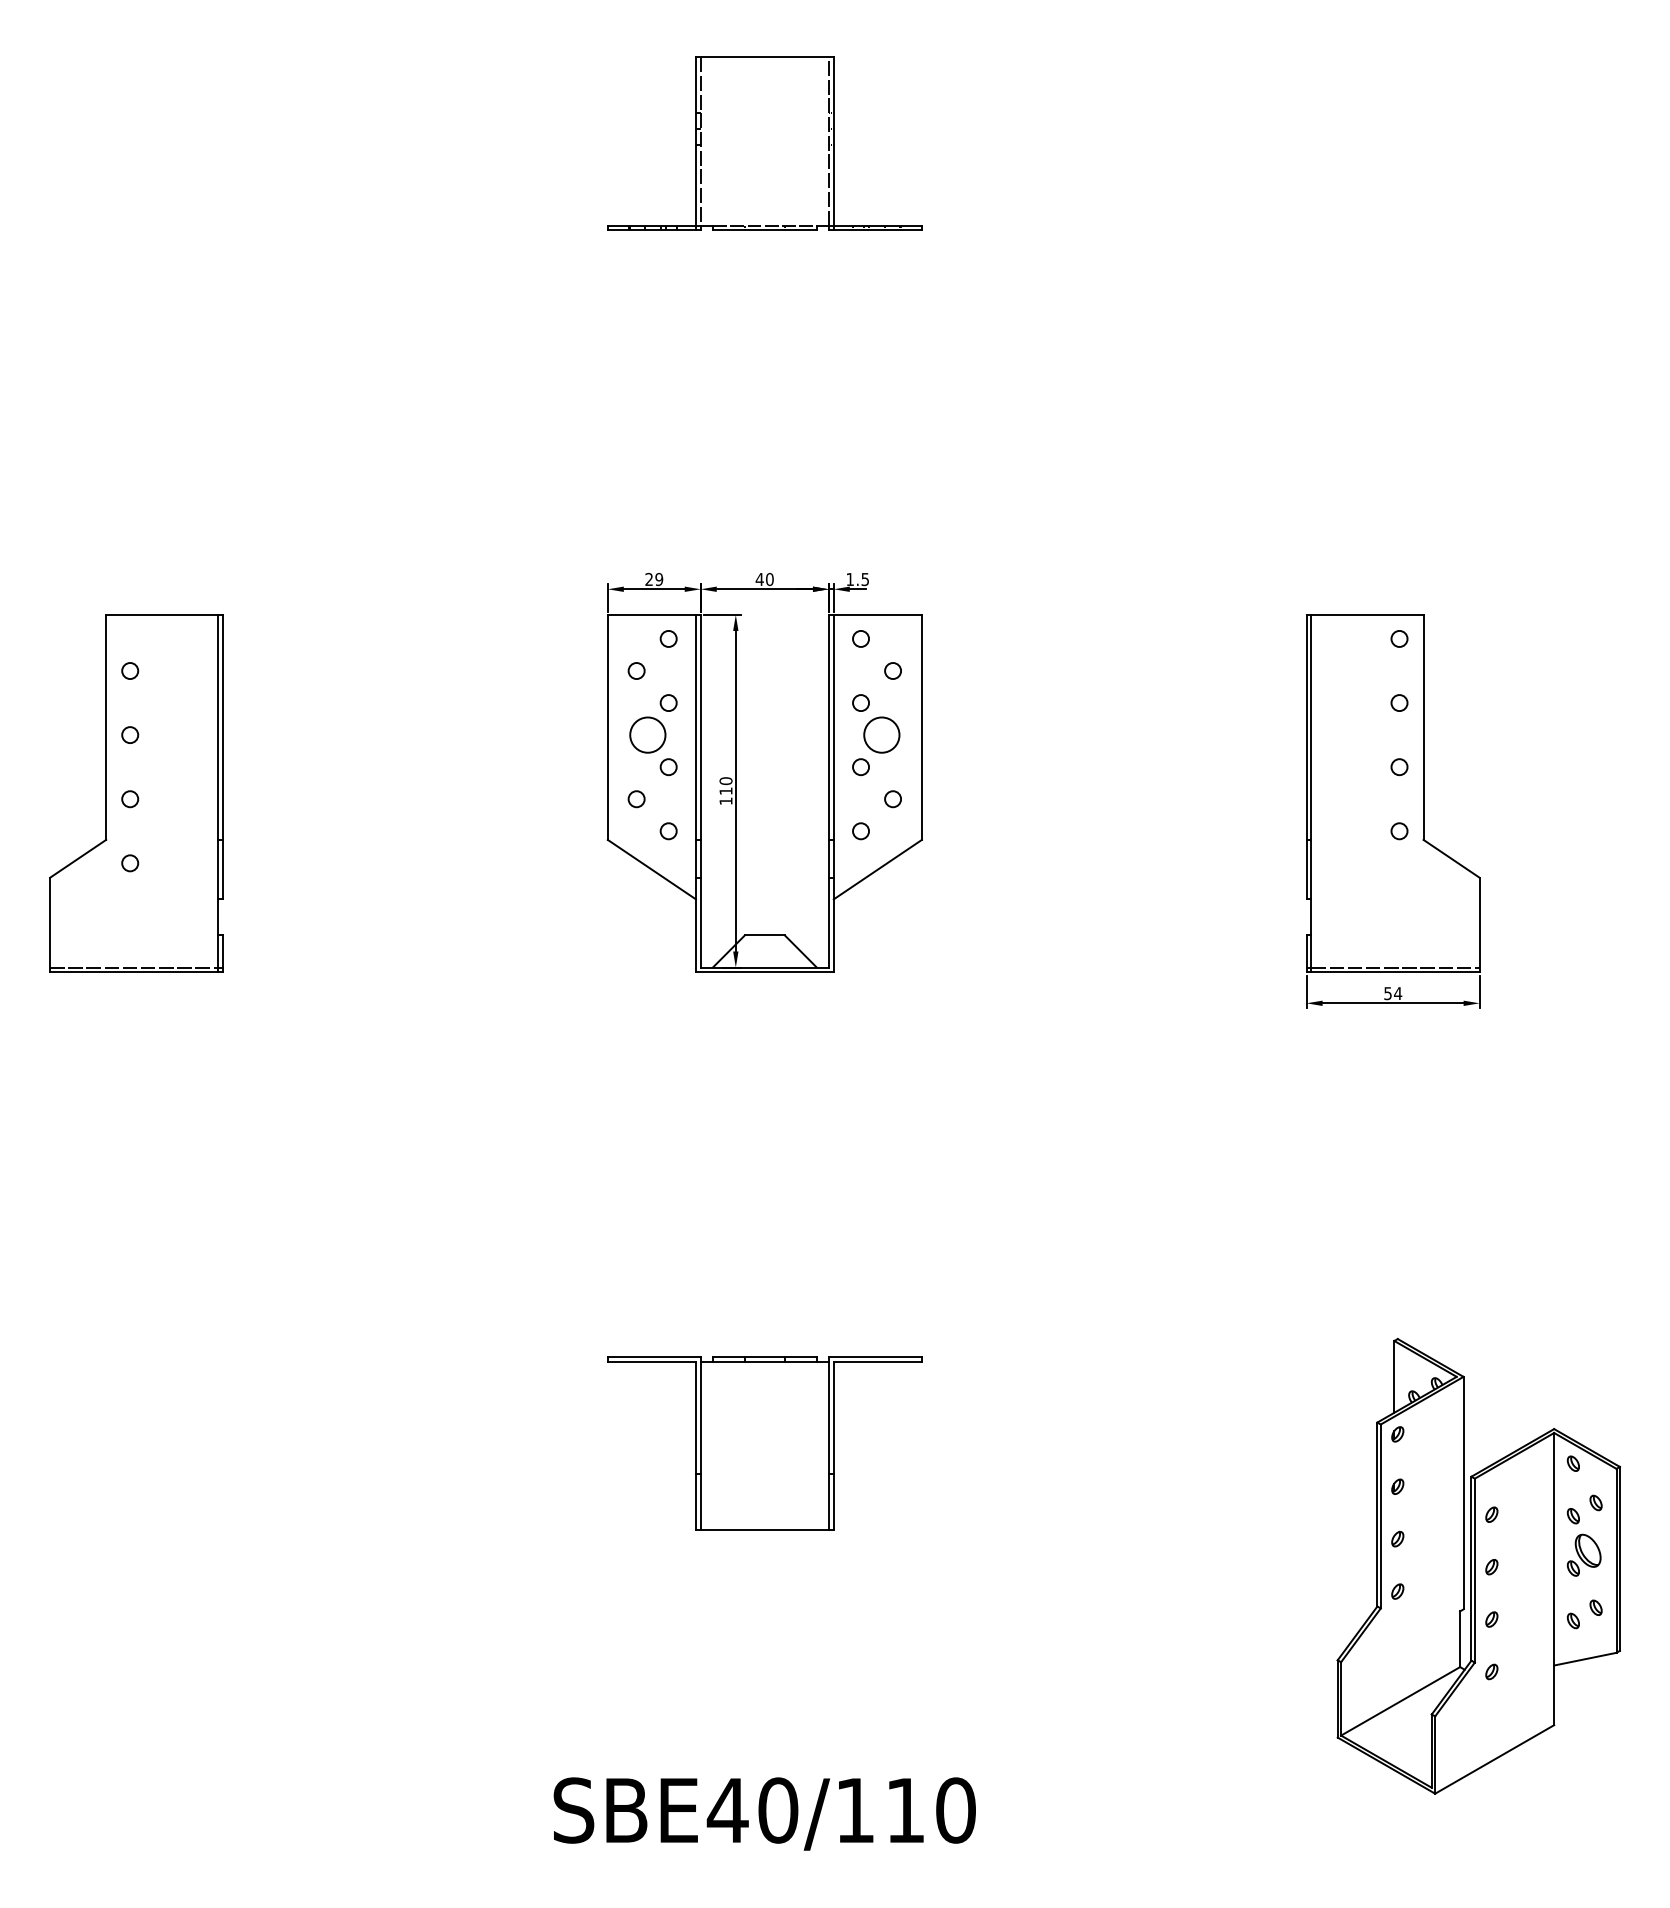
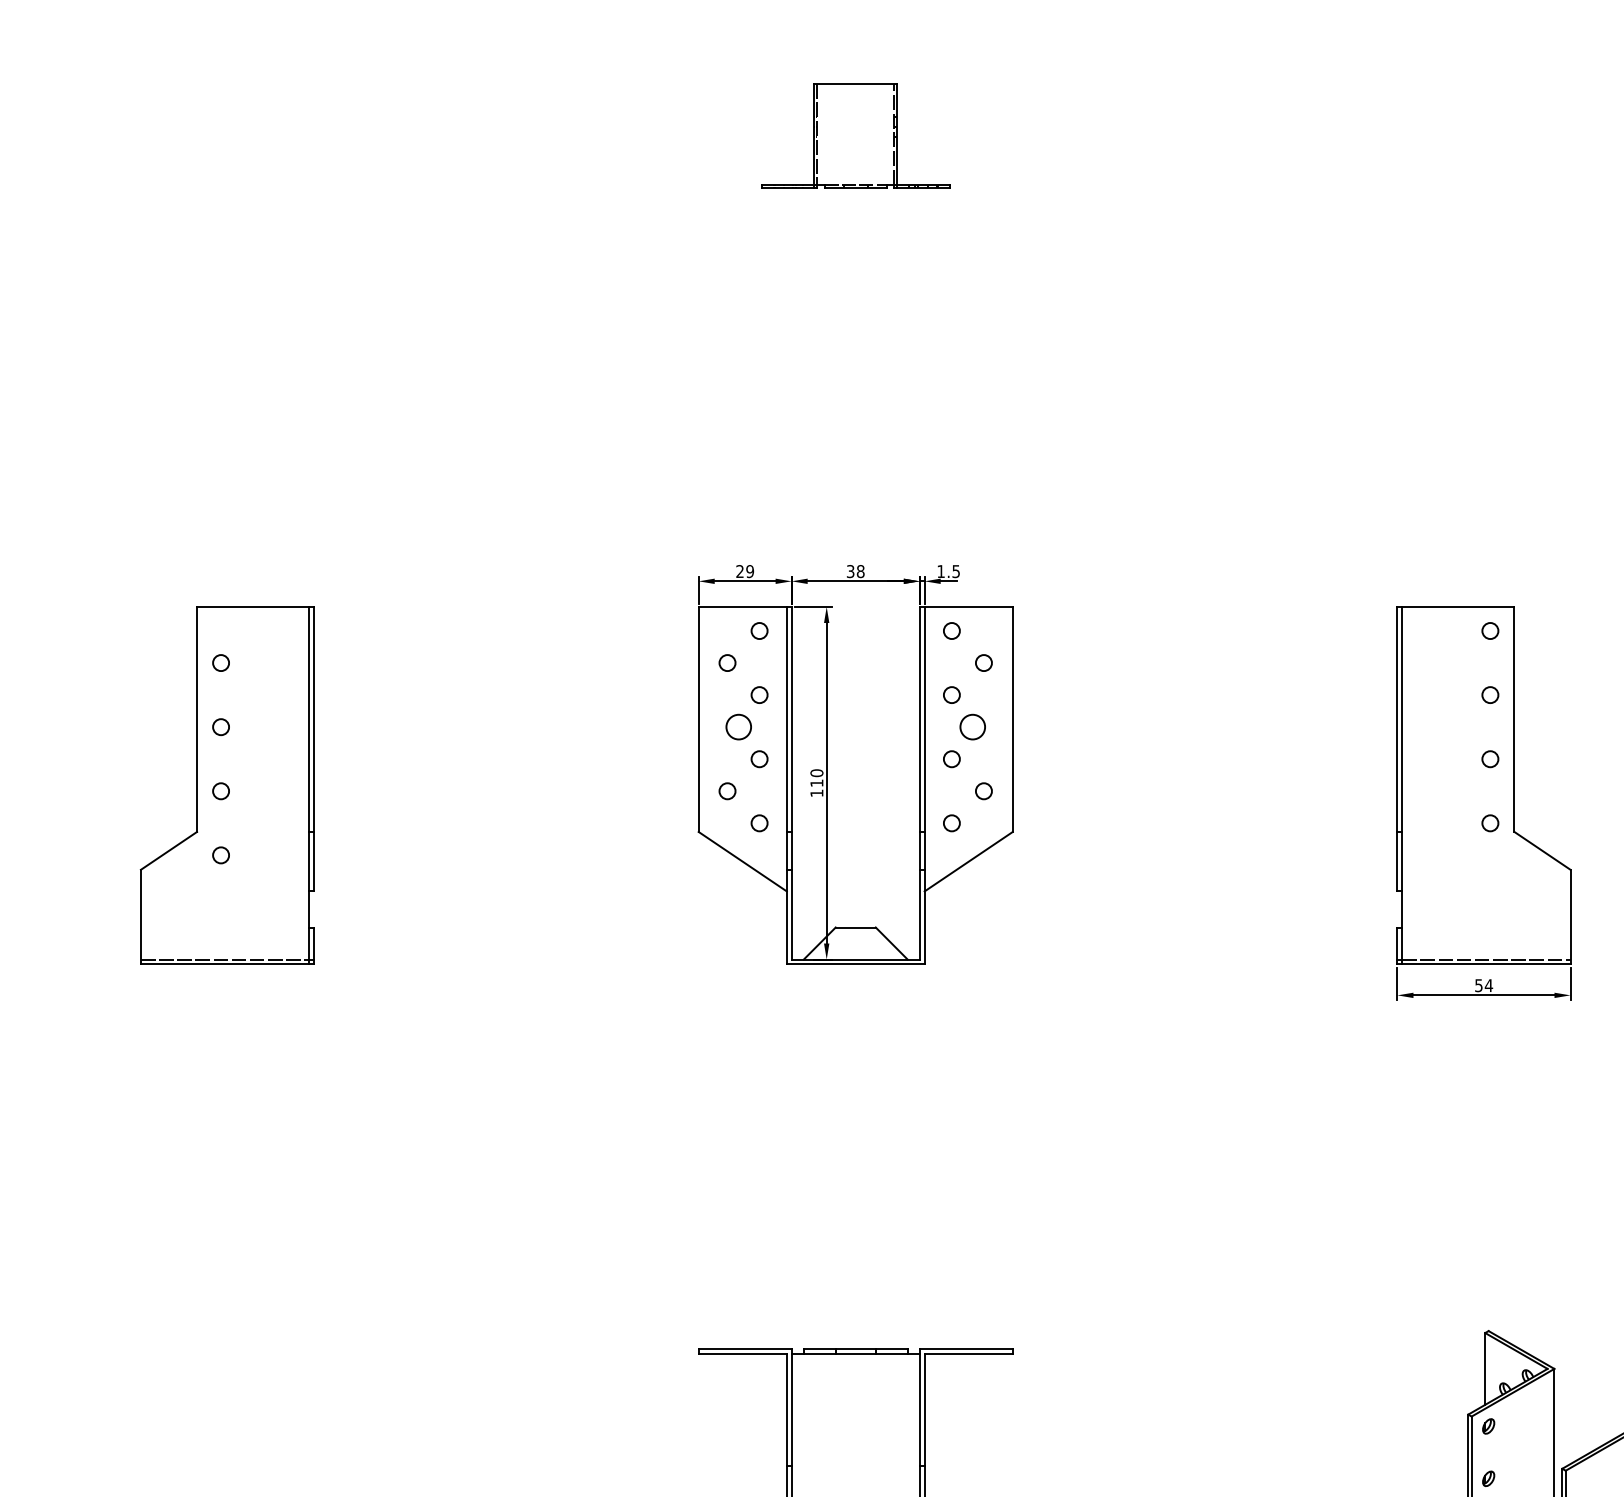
part: (764, 143) -> (855, 135), size x0.6
text: (764, 579) -> (855, 571), 40 -> 38
circle: (647, 734) -> (738, 726), size x0.7
circle: (881, 734) -> (972, 726), size x0.7

